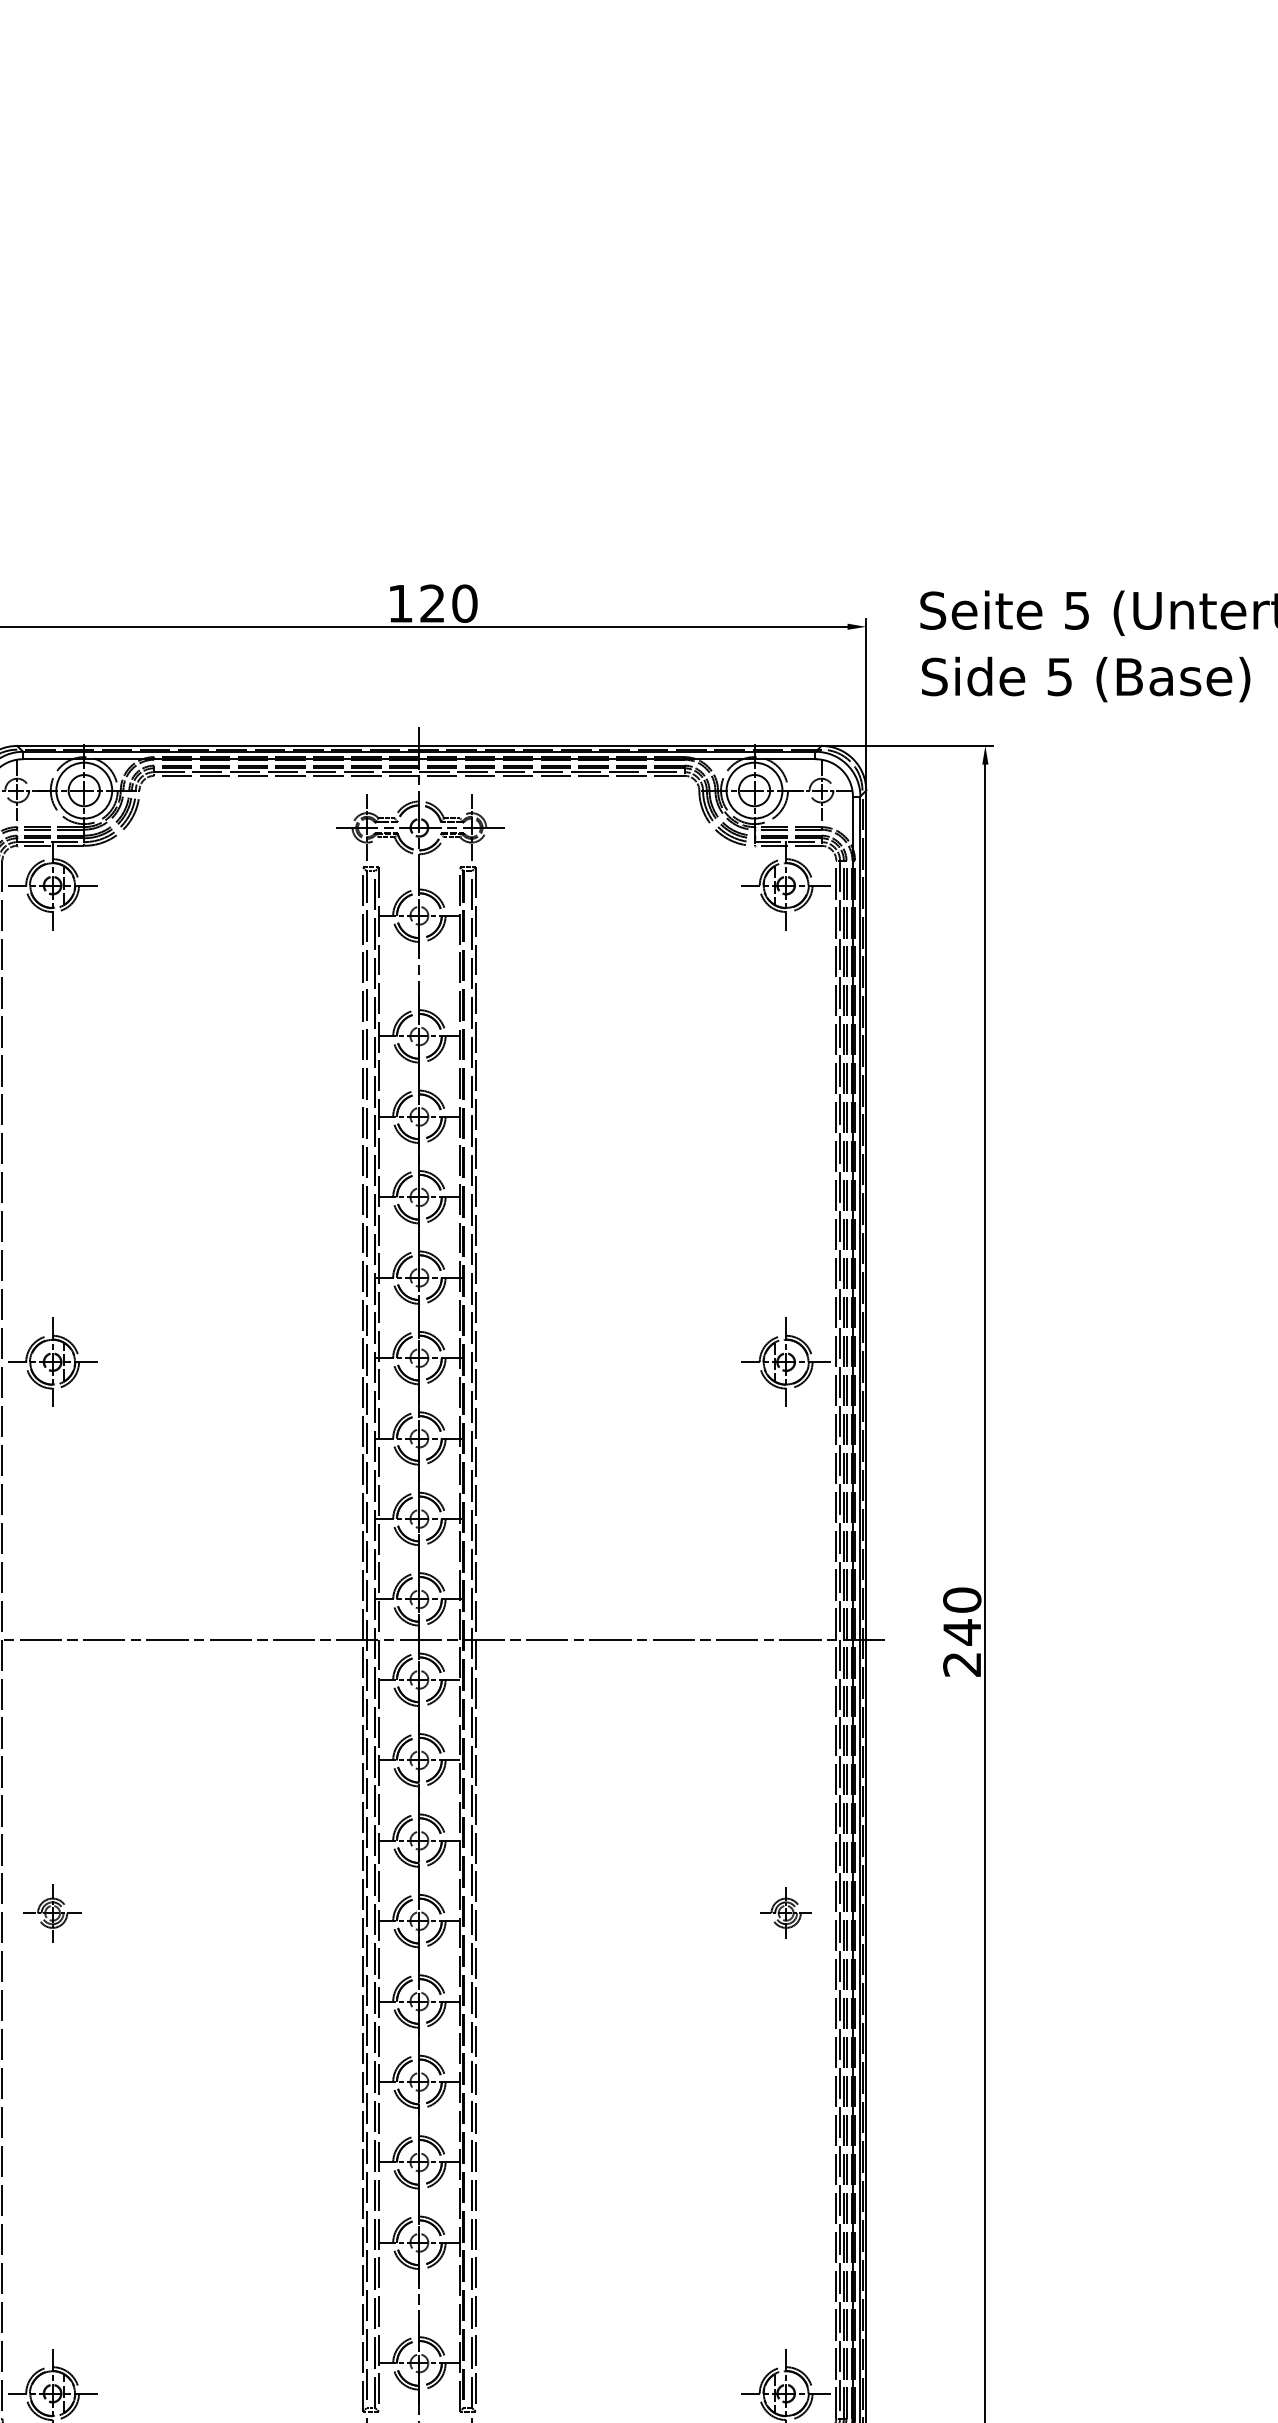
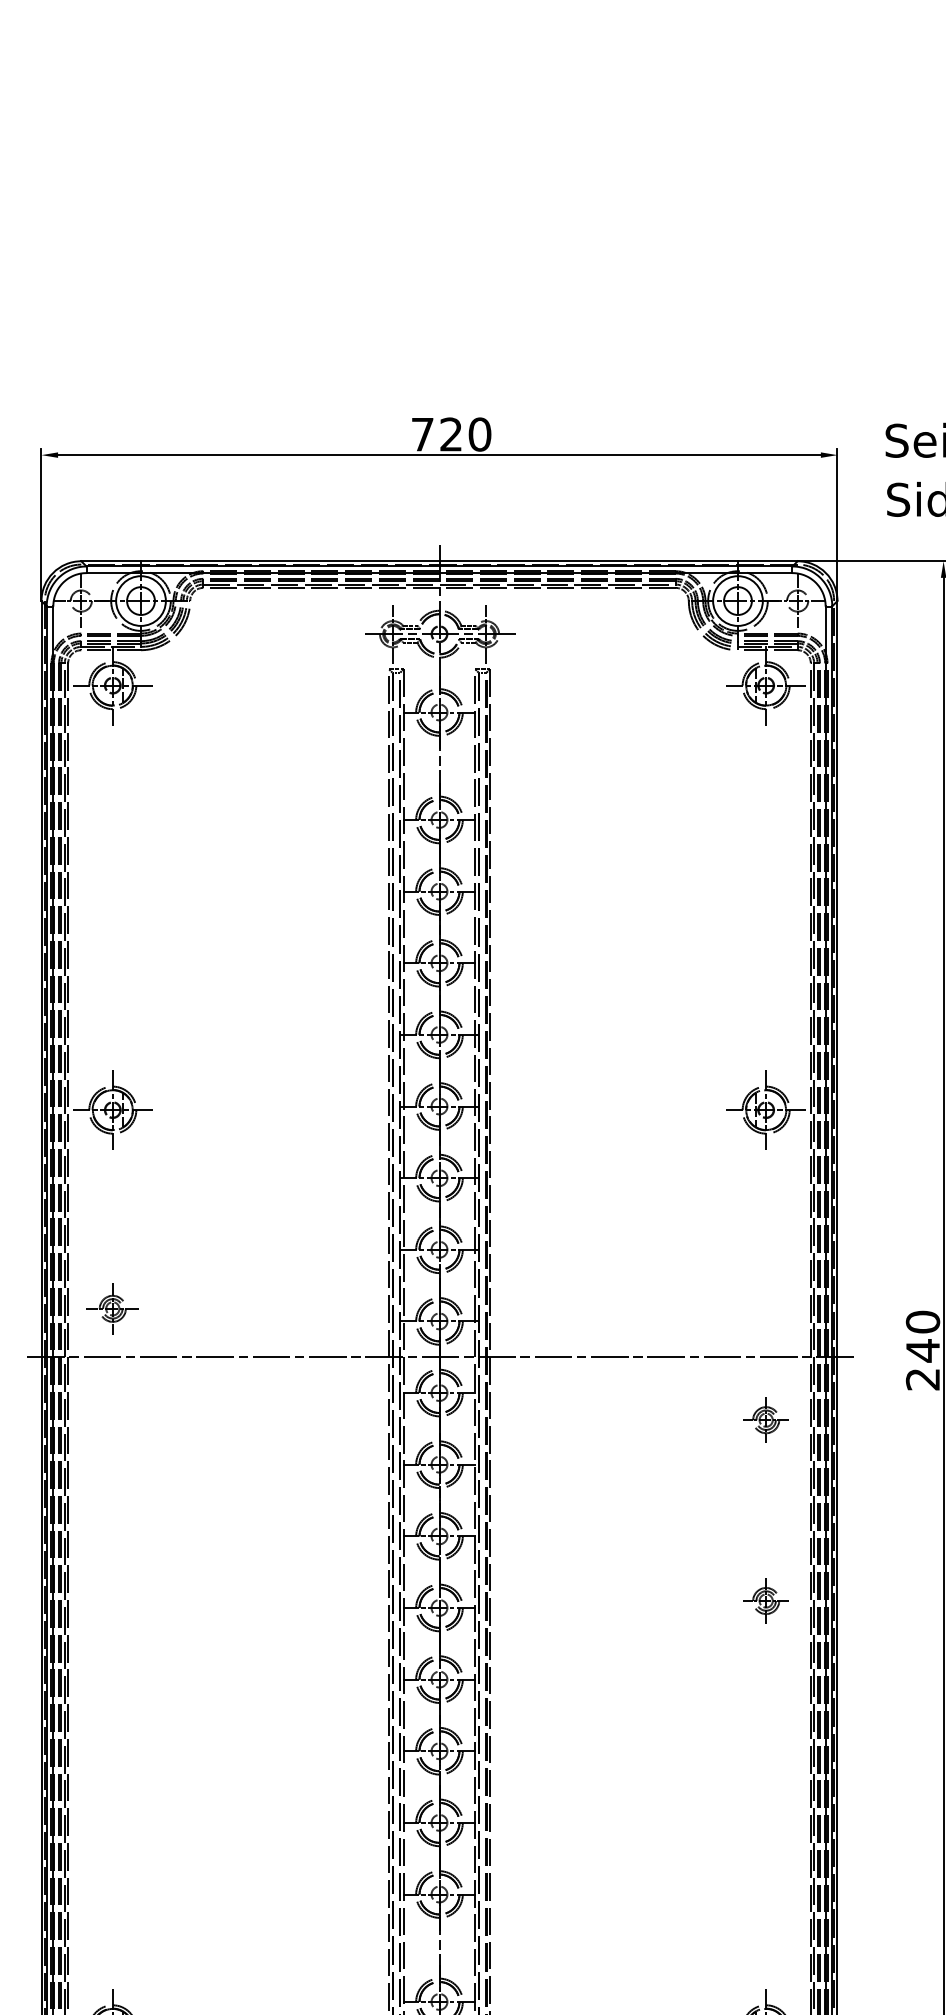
text: (400, 603) -> (422, 434), 120 -> 720
part: (785, 1709) -> (765, 1419), added
part: (52, 1913) -> (112, 1309), moved

